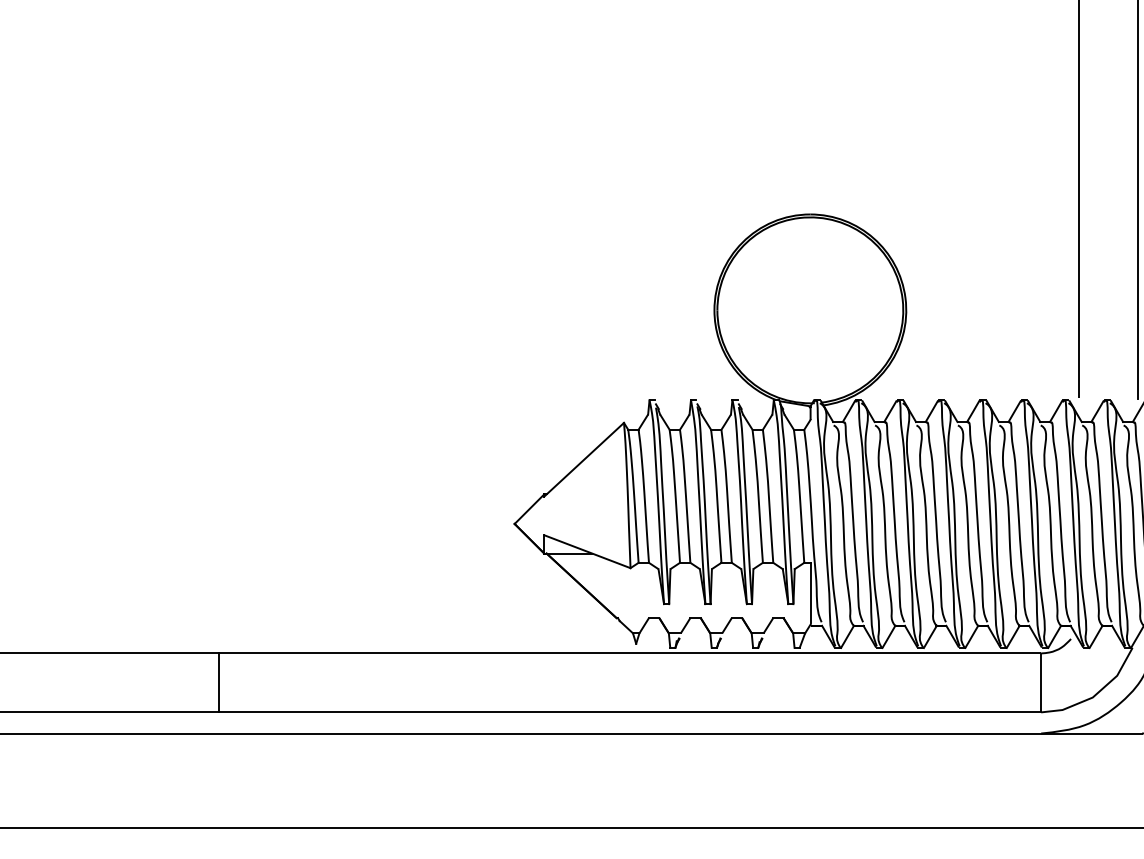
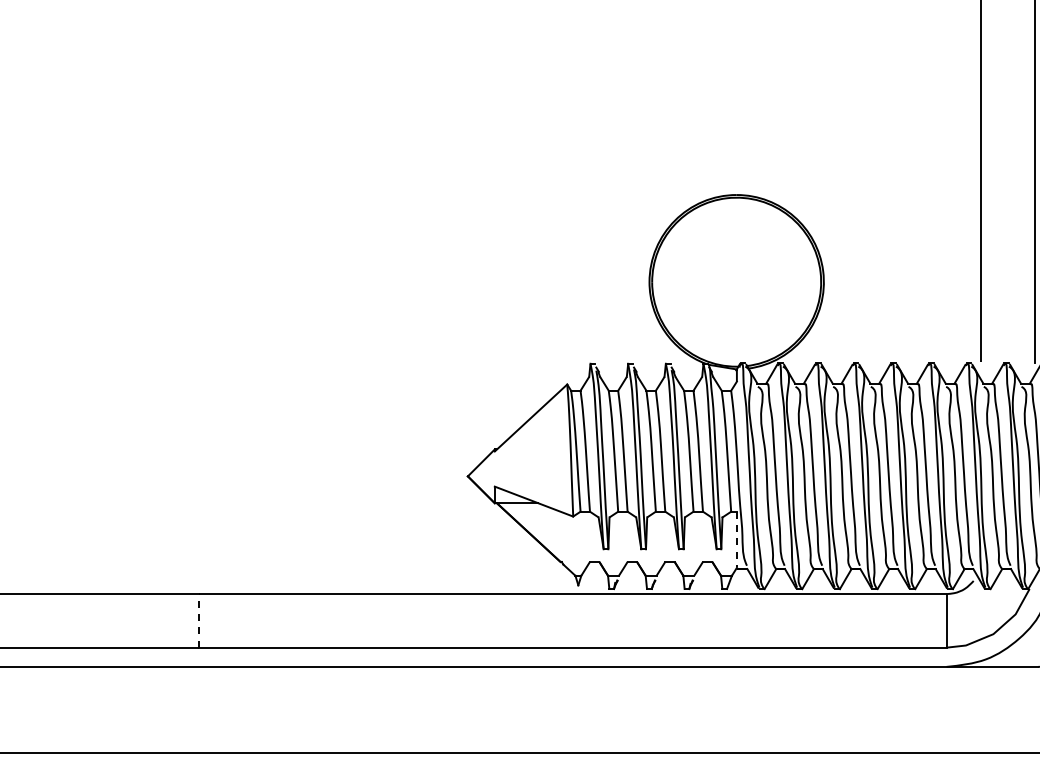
line: (810, 593) -> (736, 539), solid -> dashed
line: (218, 682) -> (198, 620), solid -> dashed

